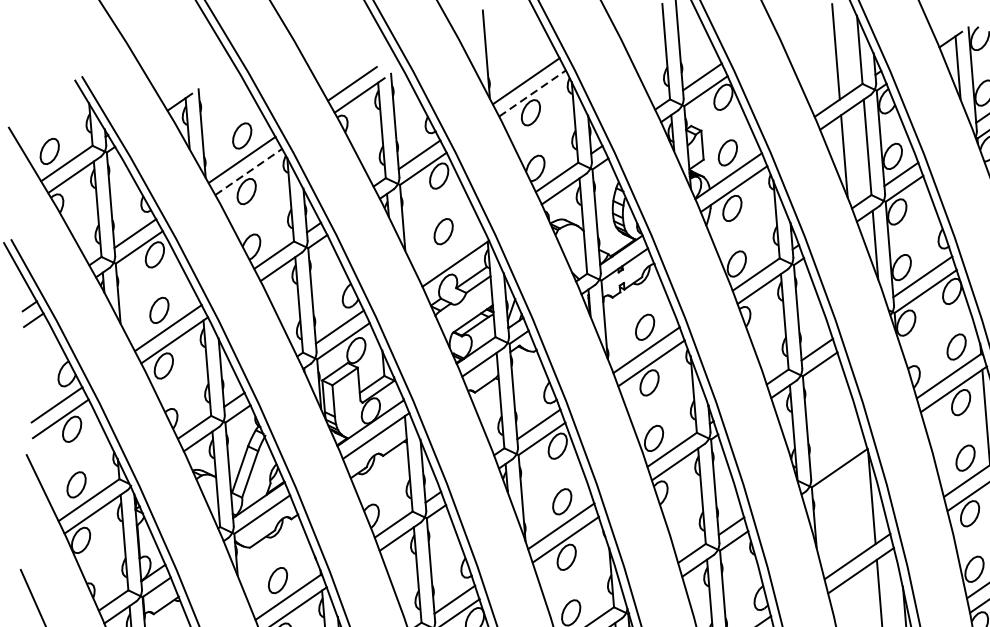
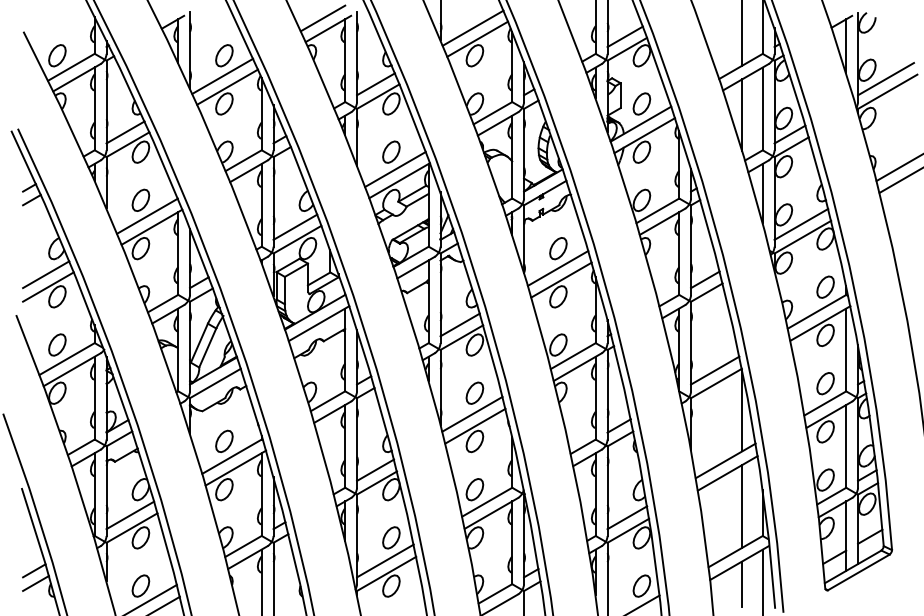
line: (533, 93) -> (478, 39), dashed -> solid
line: (249, 171) -> (228, 86), dashed -> solid
line: (449, 250) -> (395, 168), added
line: (837, 453) -> (715, 370), added

